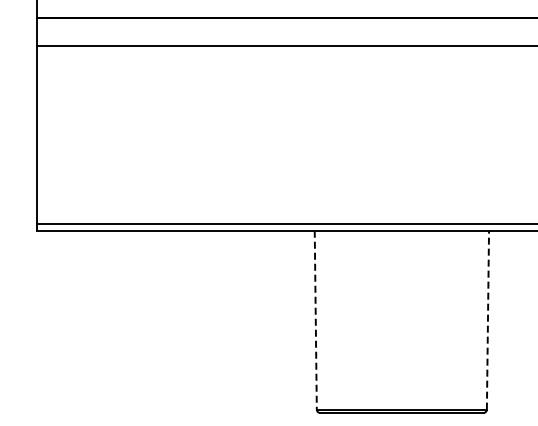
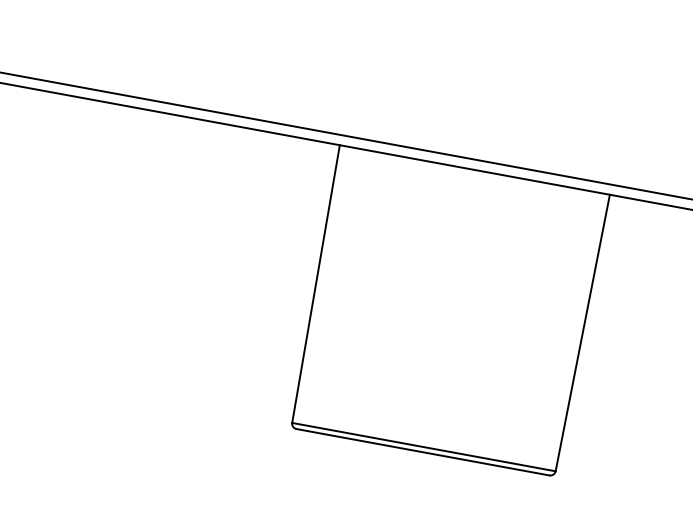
line: (487, 319) -> (582, 331), dashed -> solid
line: (315, 320) -> (315, 284), dashed -> solid

